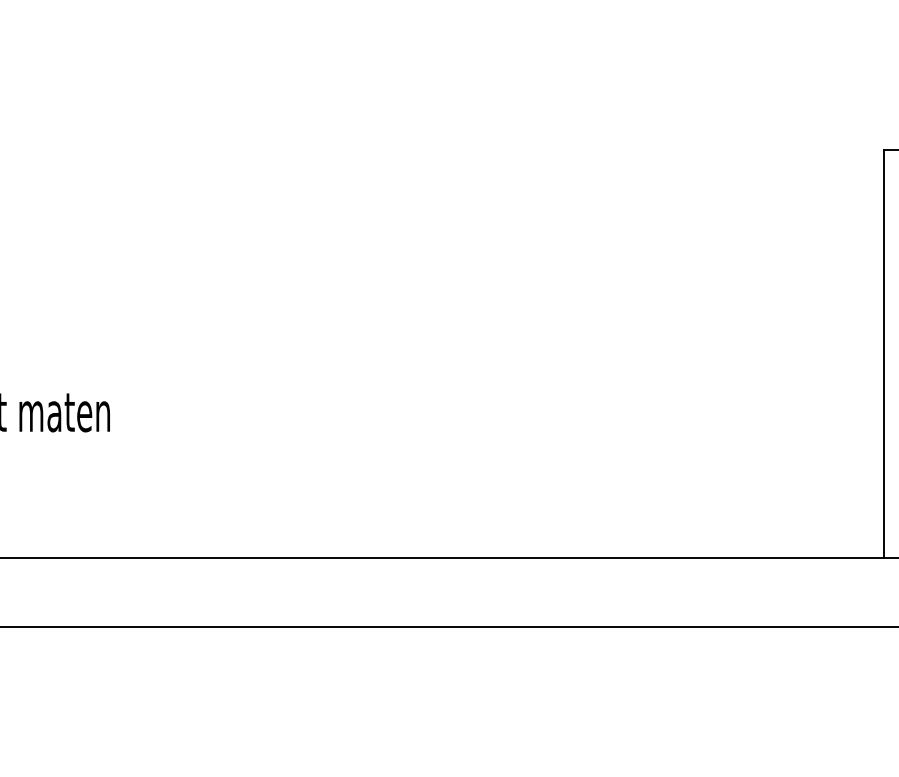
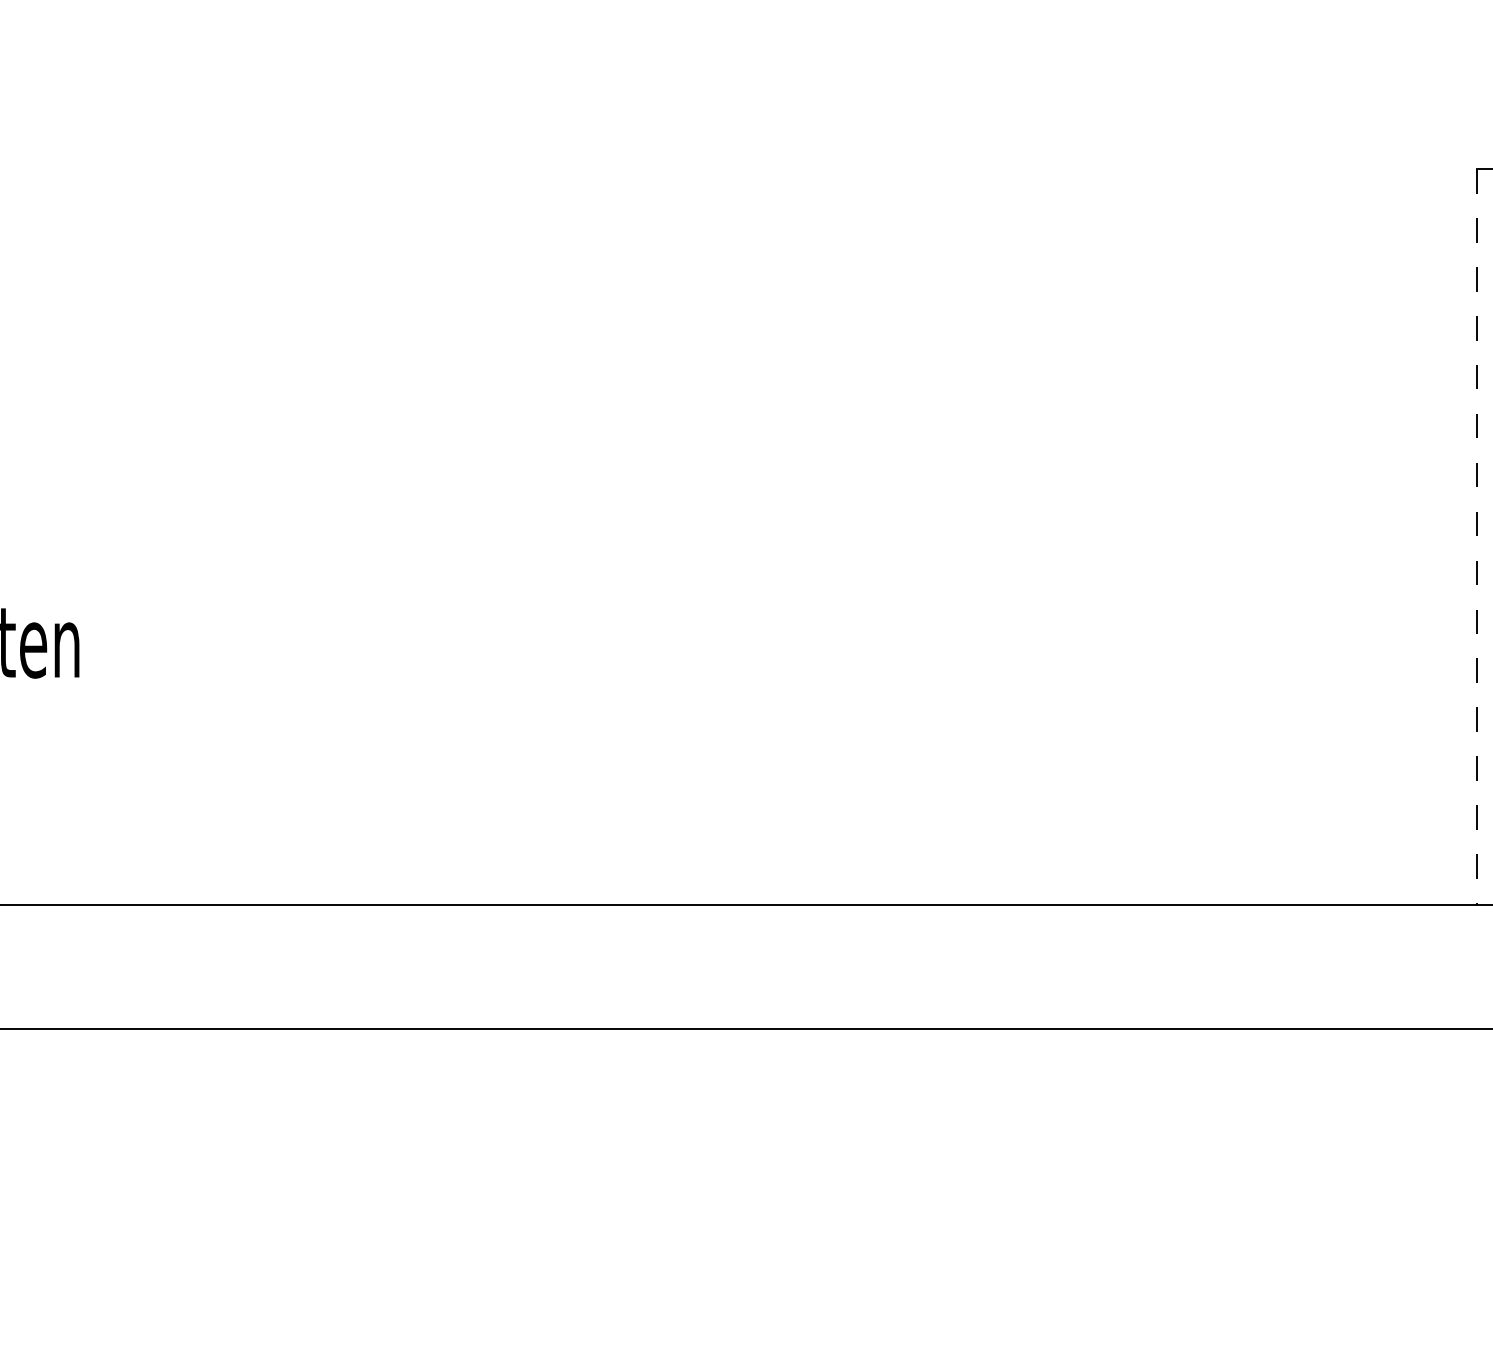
line: (884, 353) -> (1477, 536), solid -> dashed

